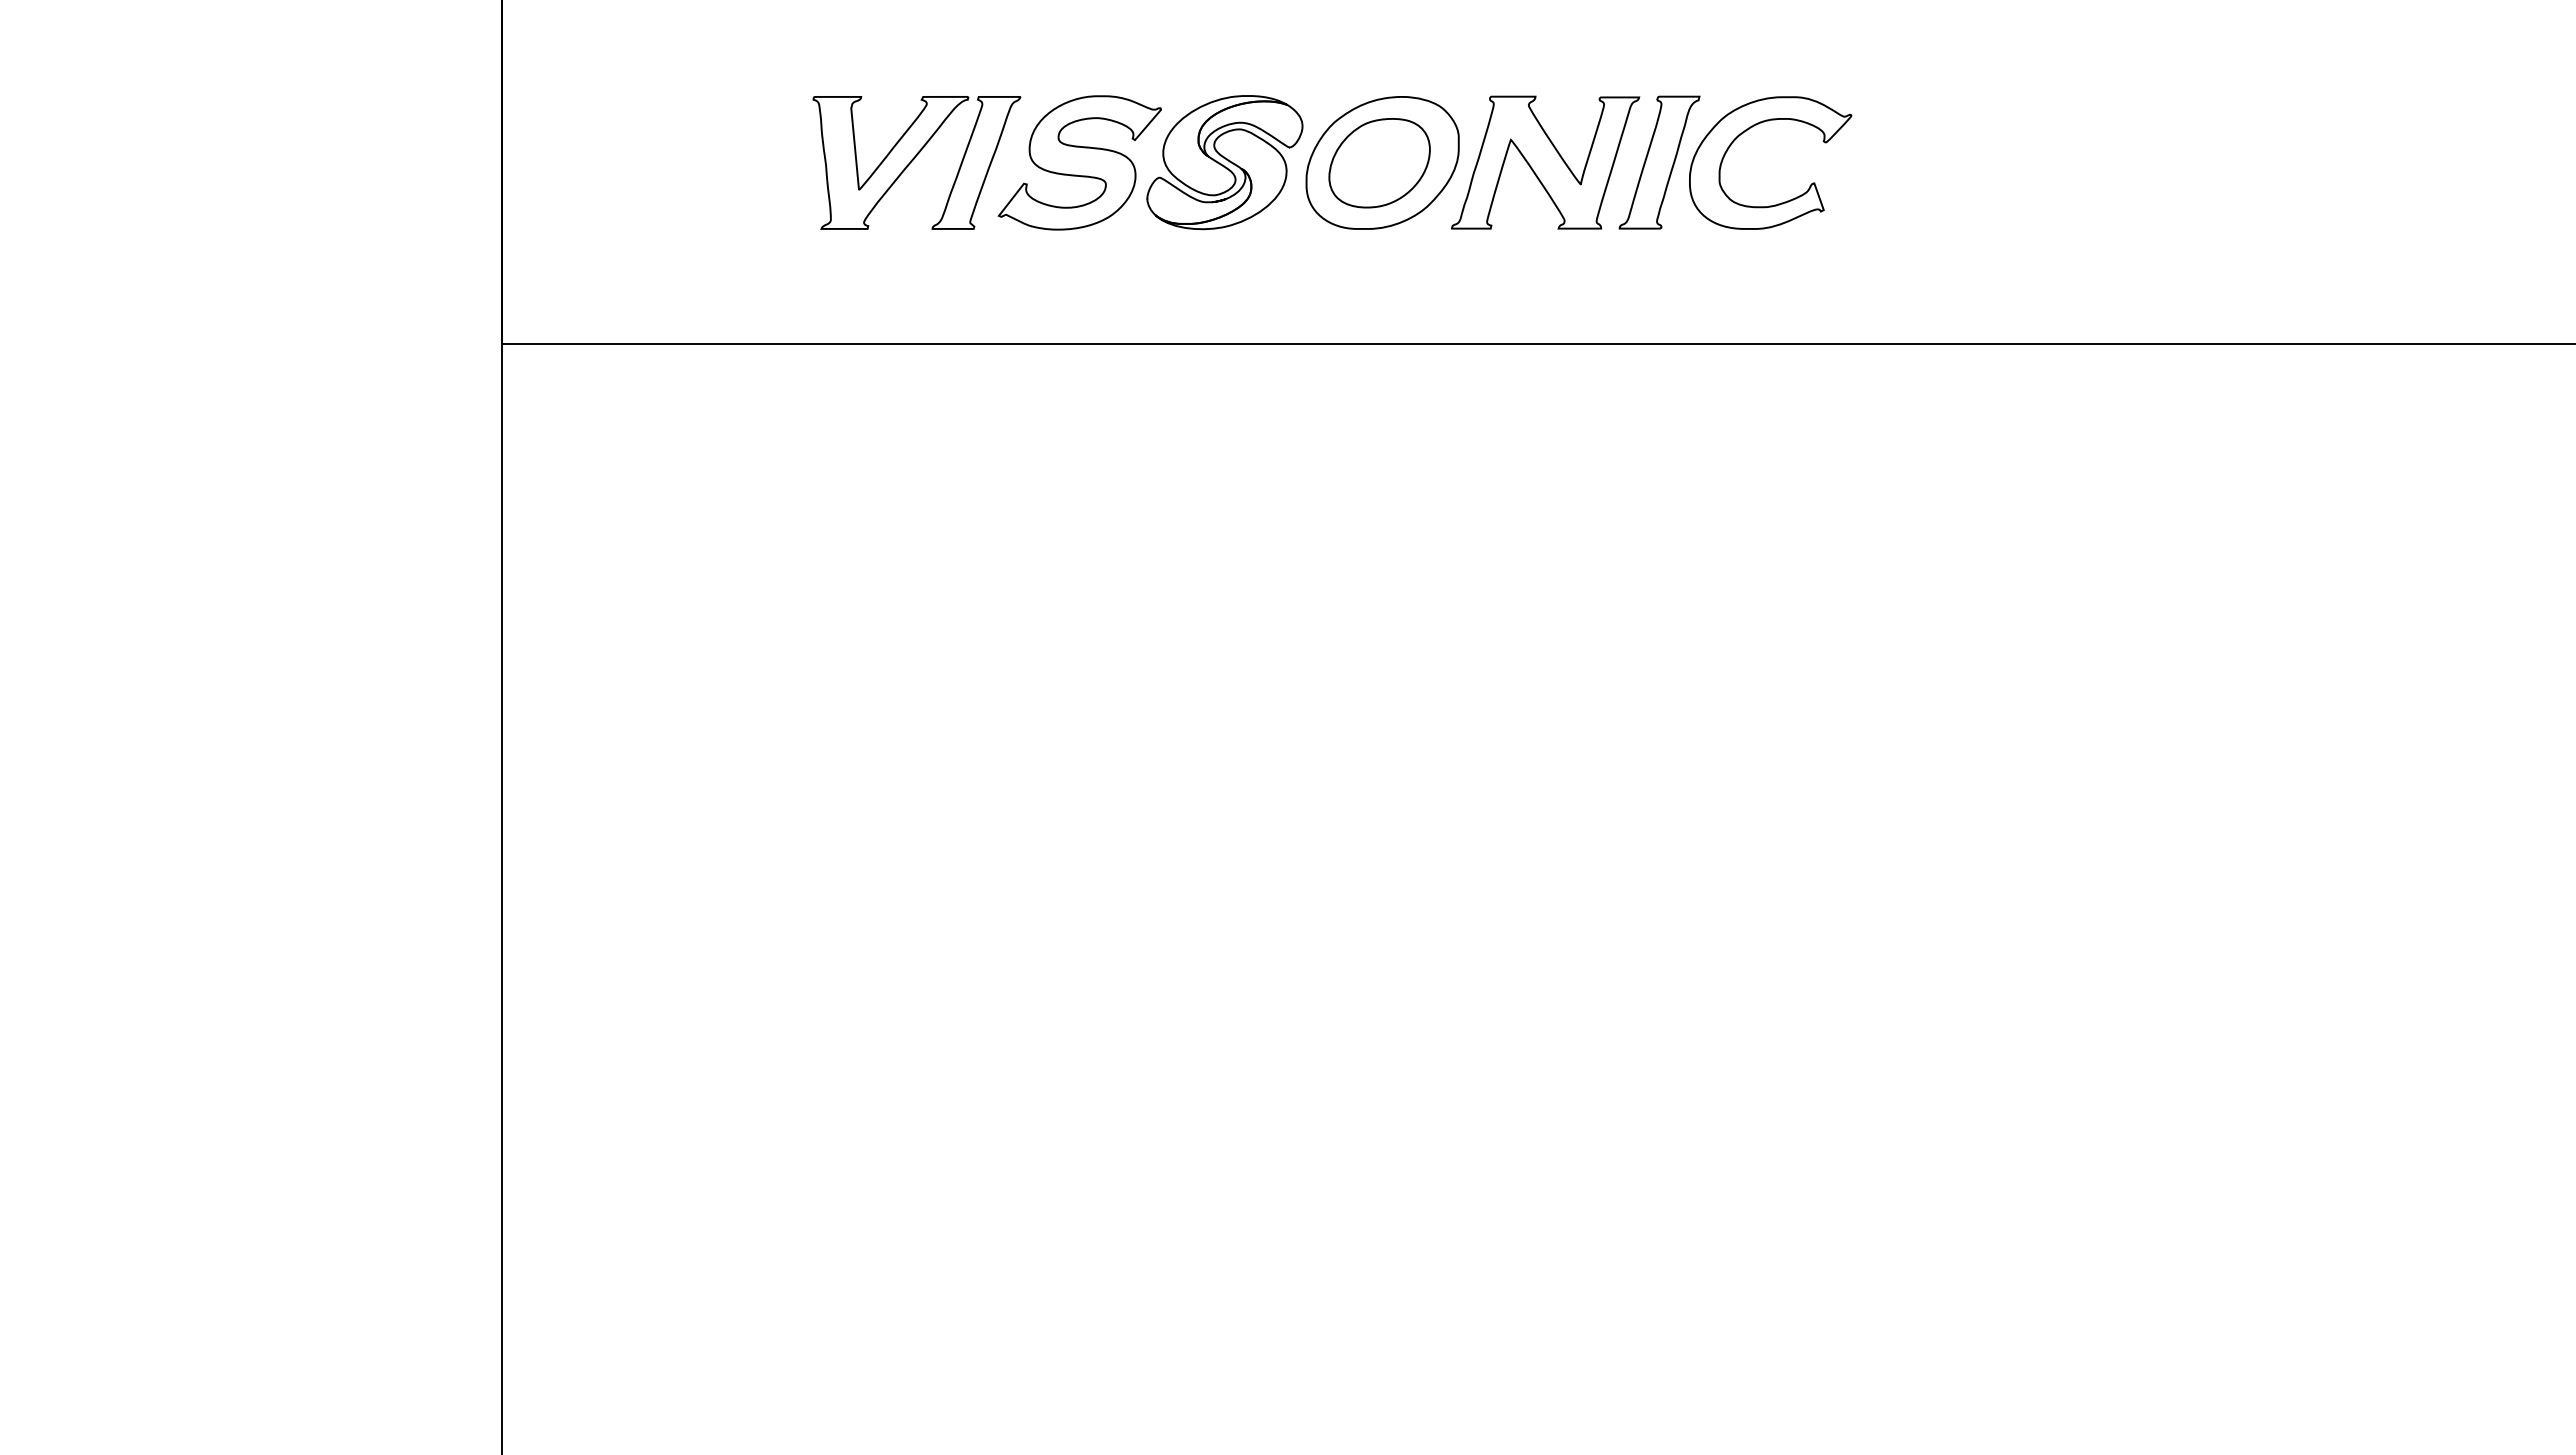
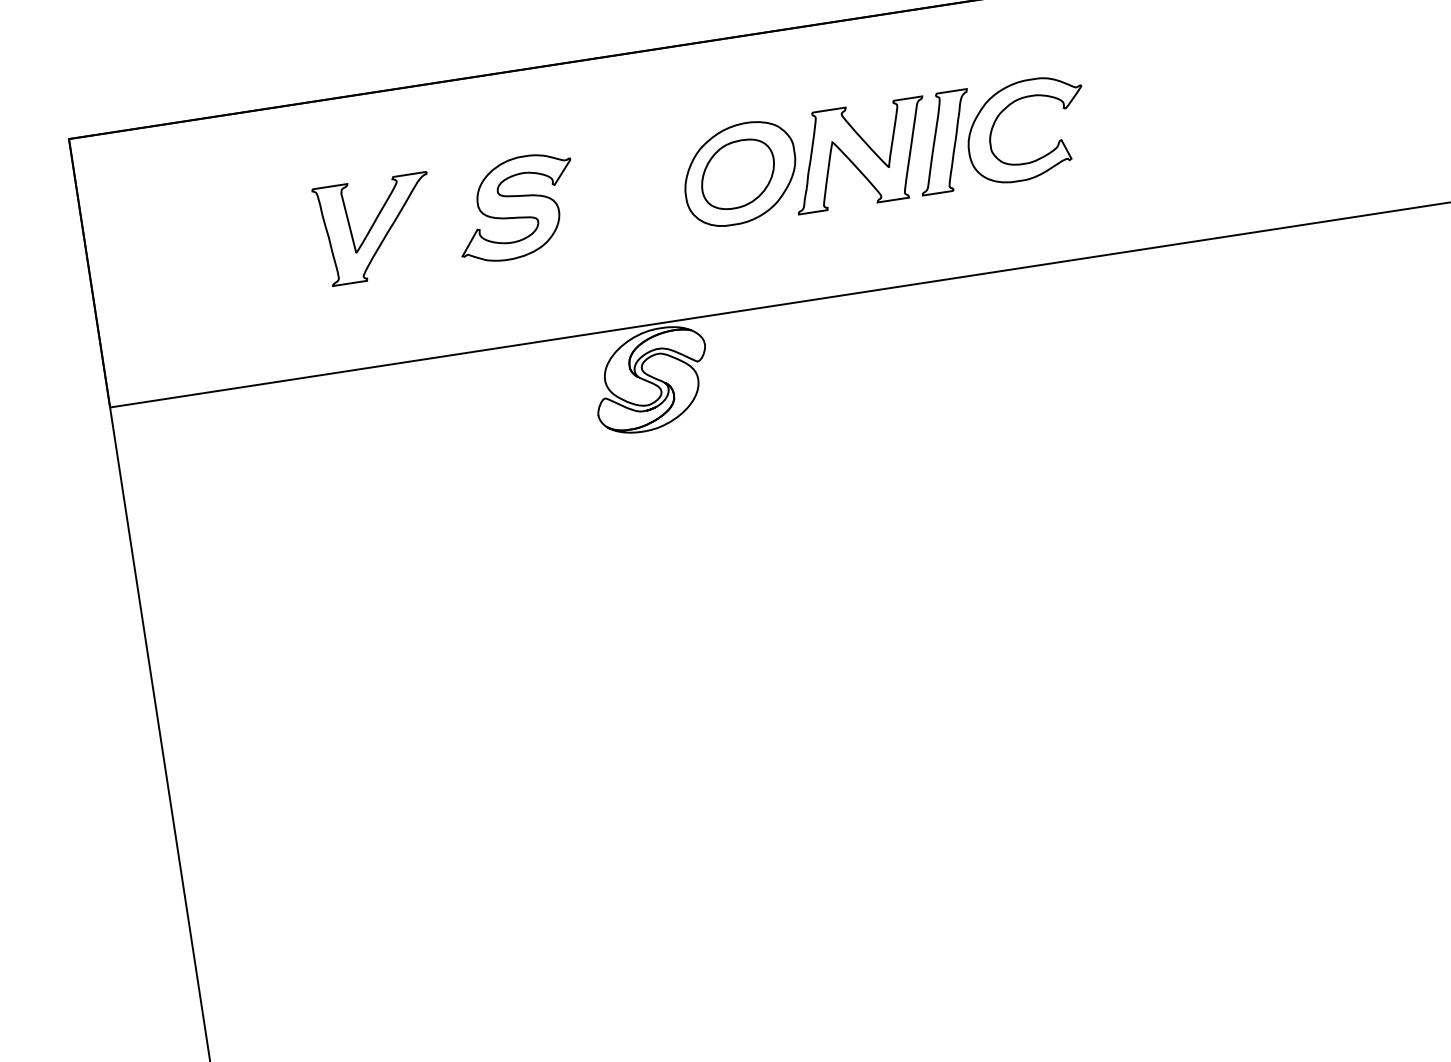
part: (976, 162) -> (440, 219), removed
part: (1224, 162) -> (651, 379), moved

